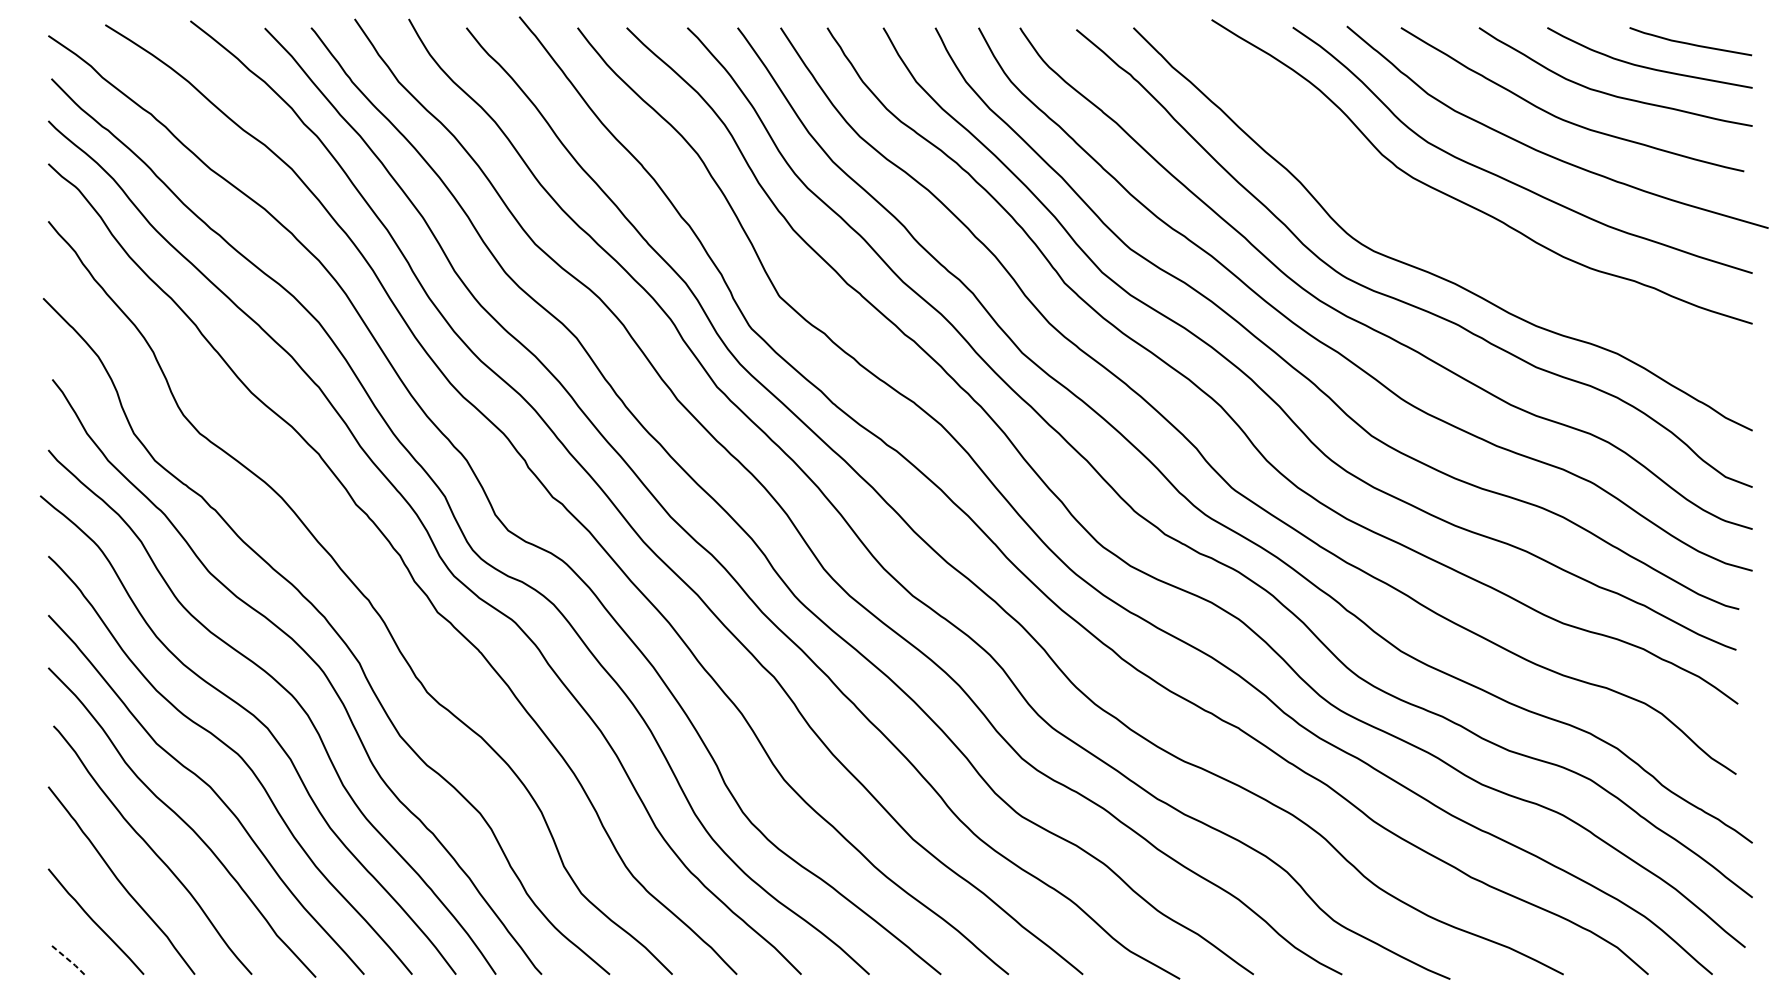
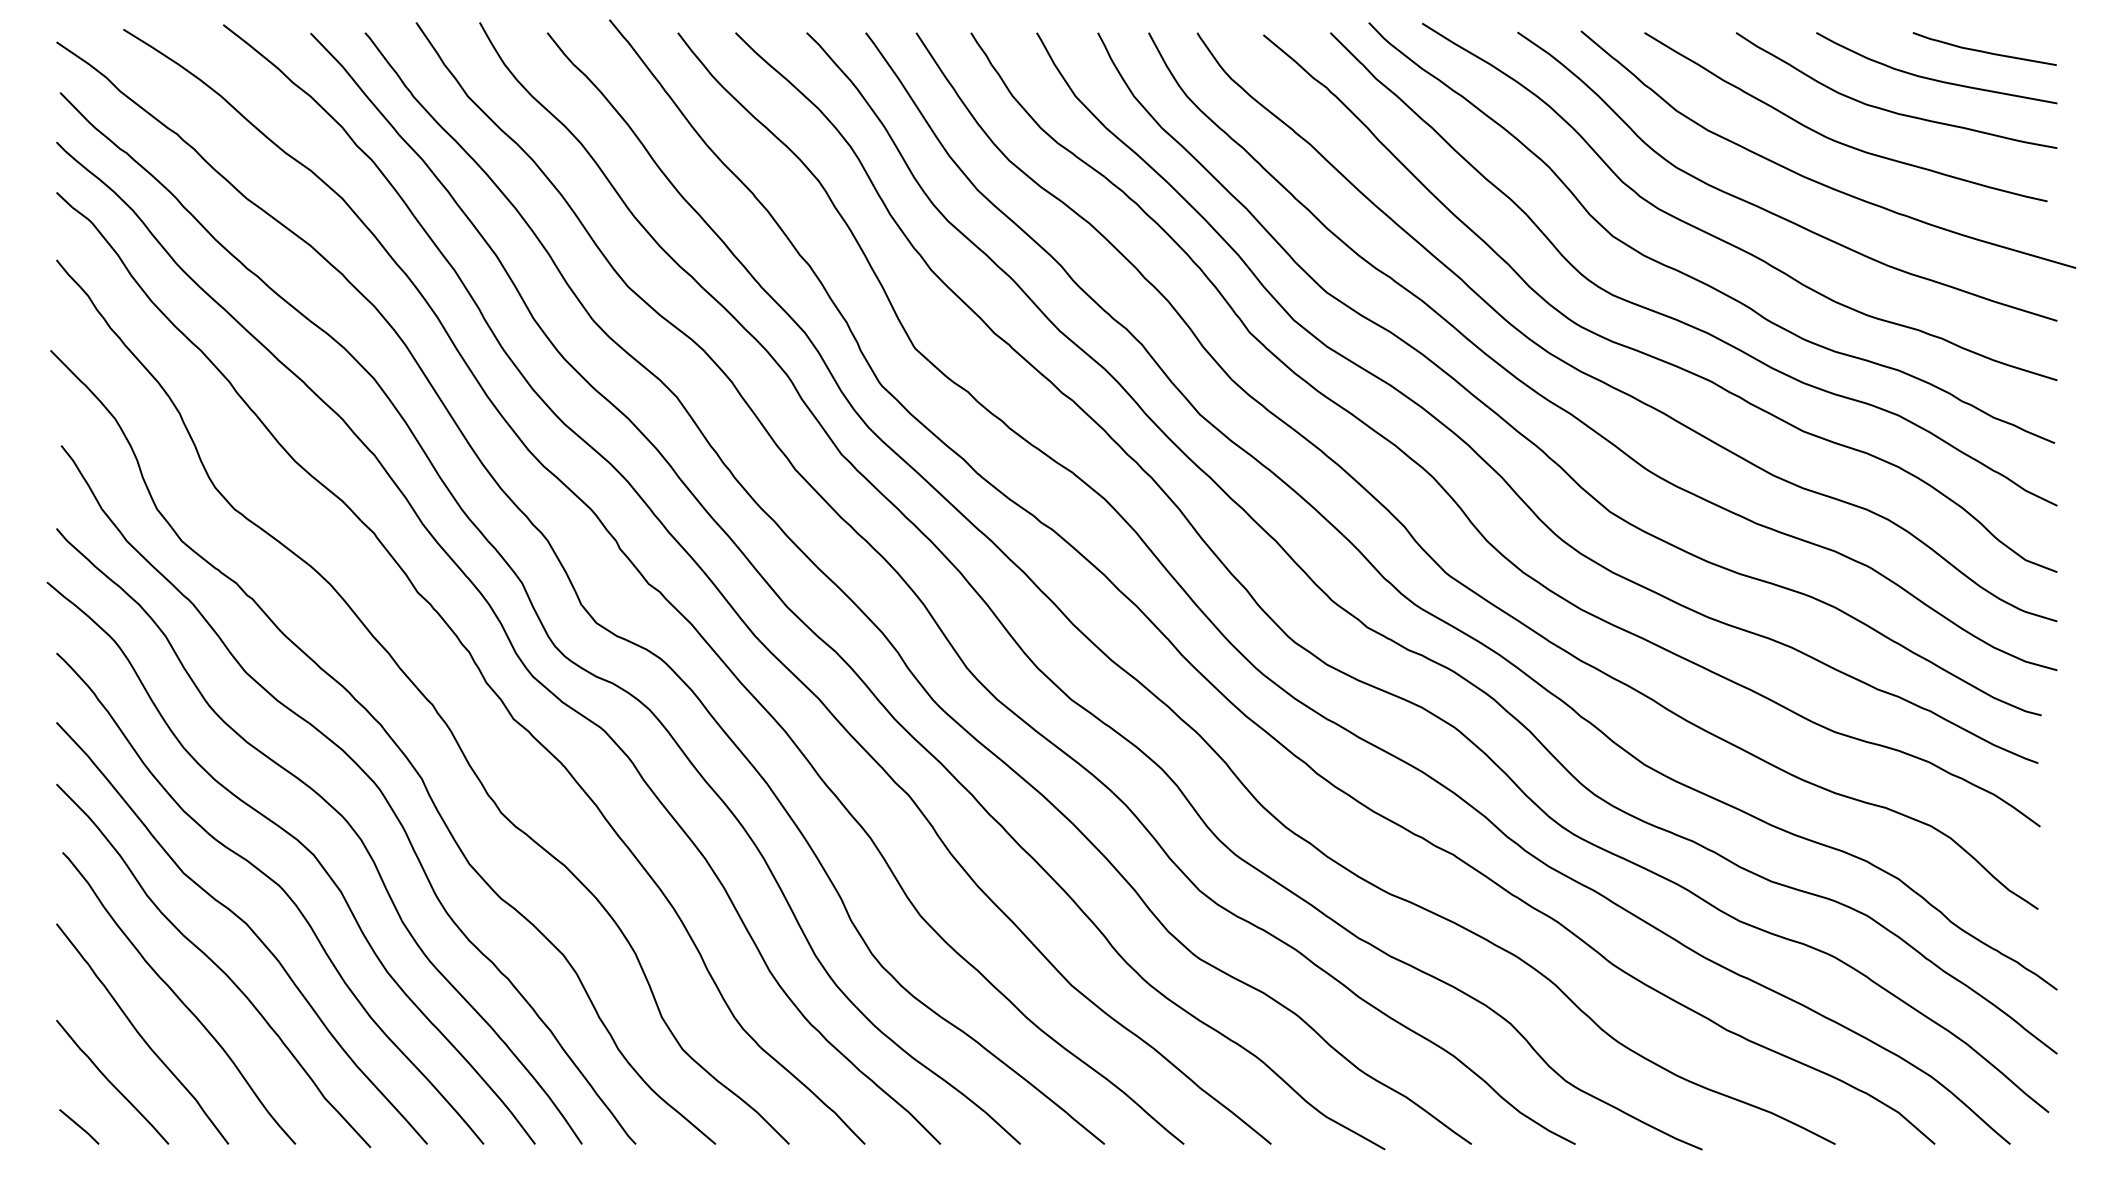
curve: (1440, 234) -> (1690, 275), added
line: (67, 959) -> (79, 1126), dashed -> solid

